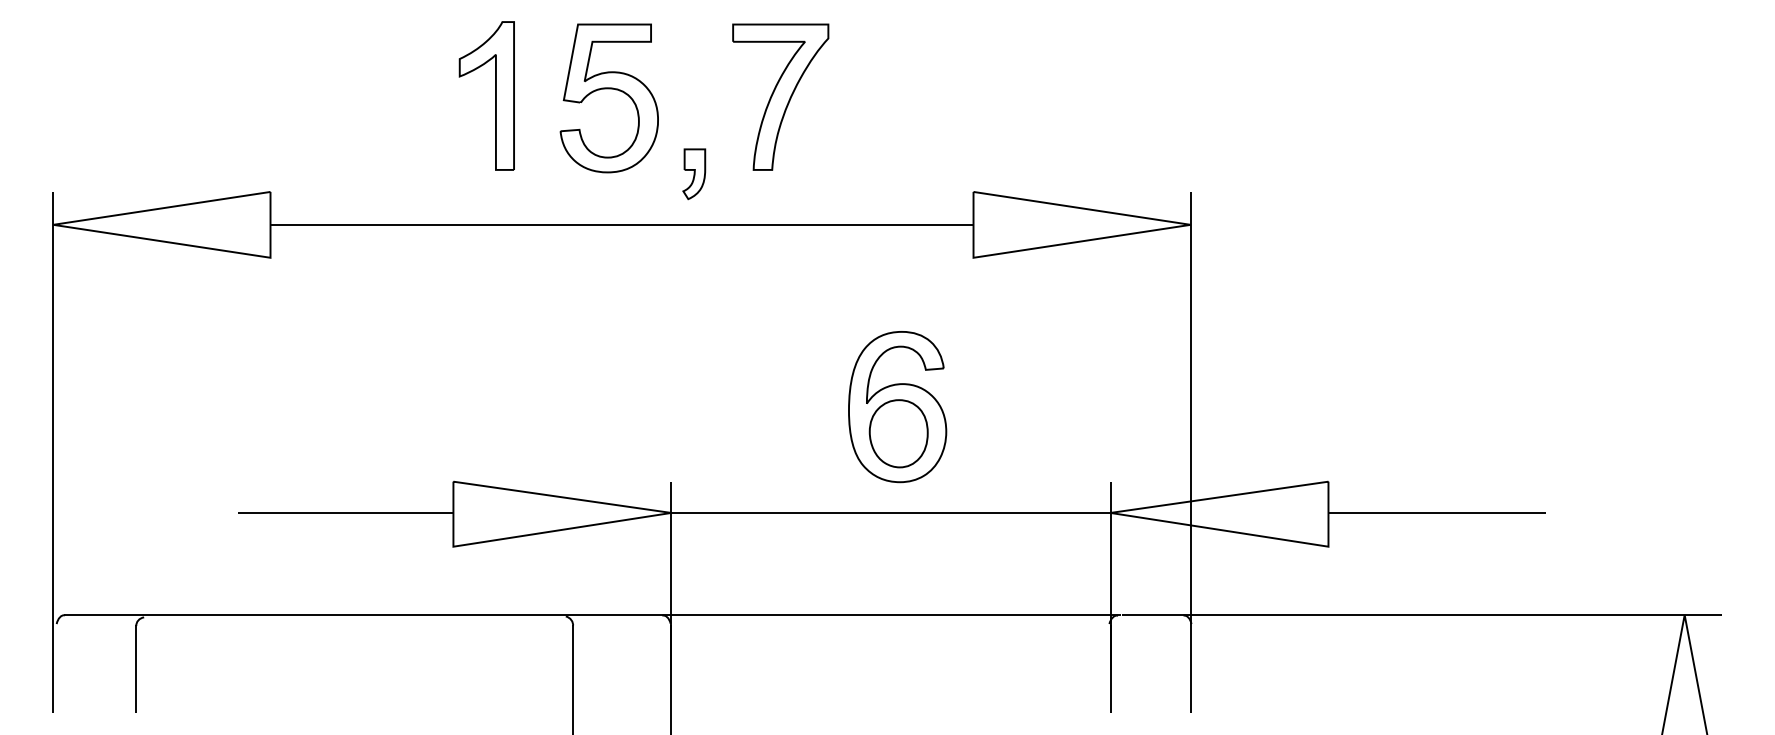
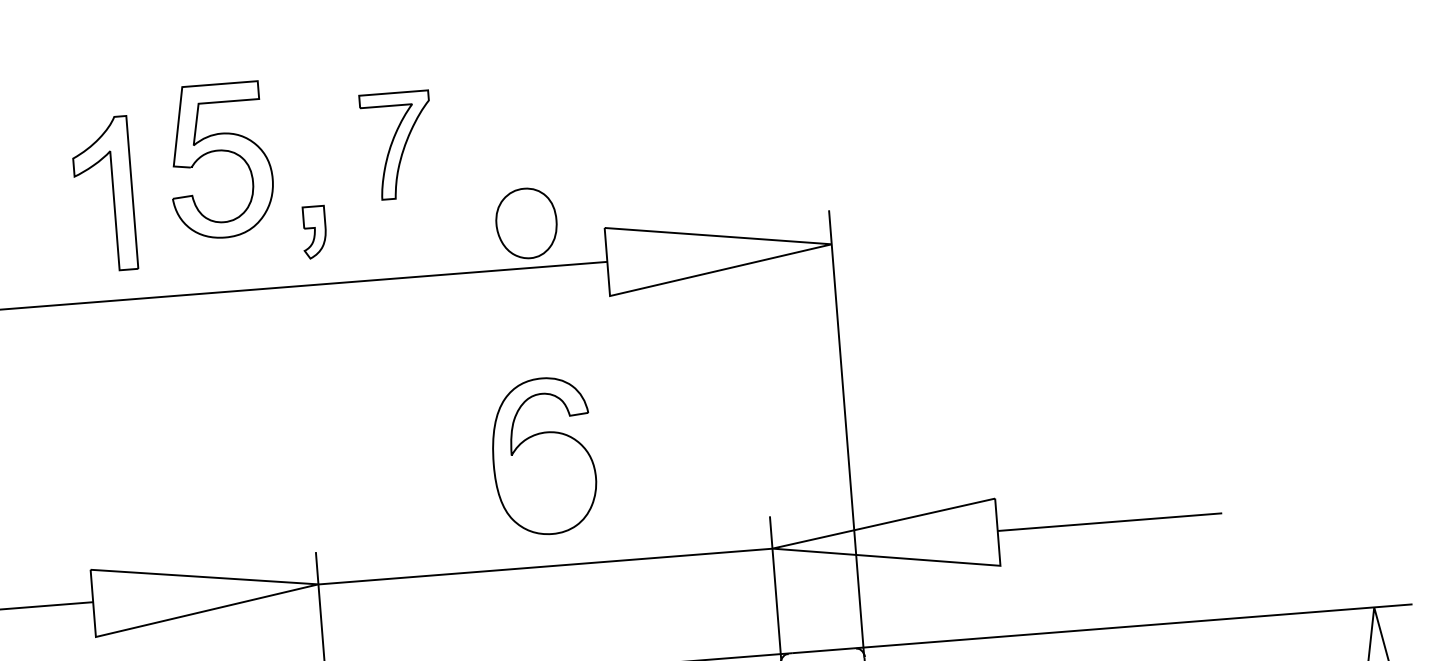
part: (495, 95) -> (113, 193), moved
part: (780, 96) -> (397, 145), size x0.7
part: (898, 433) -> (526, 223), moved

